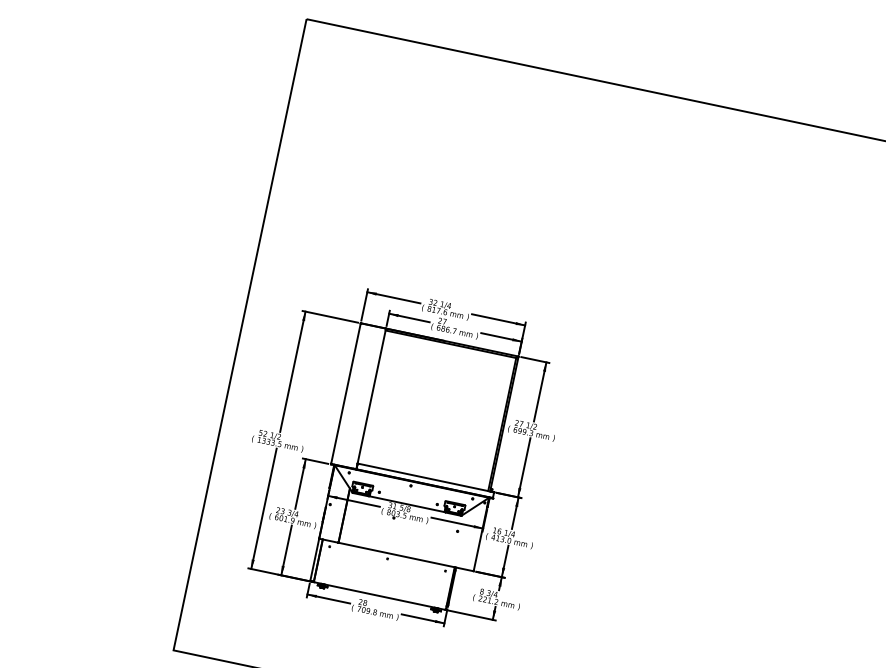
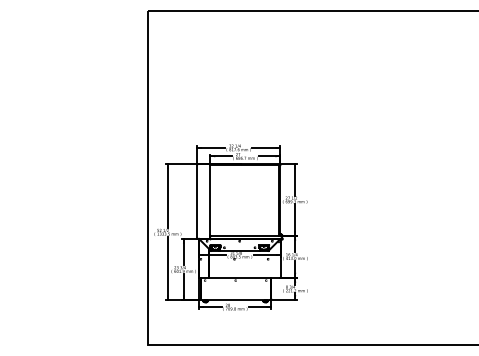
part: (398, 456) -> (230, 227), moved

